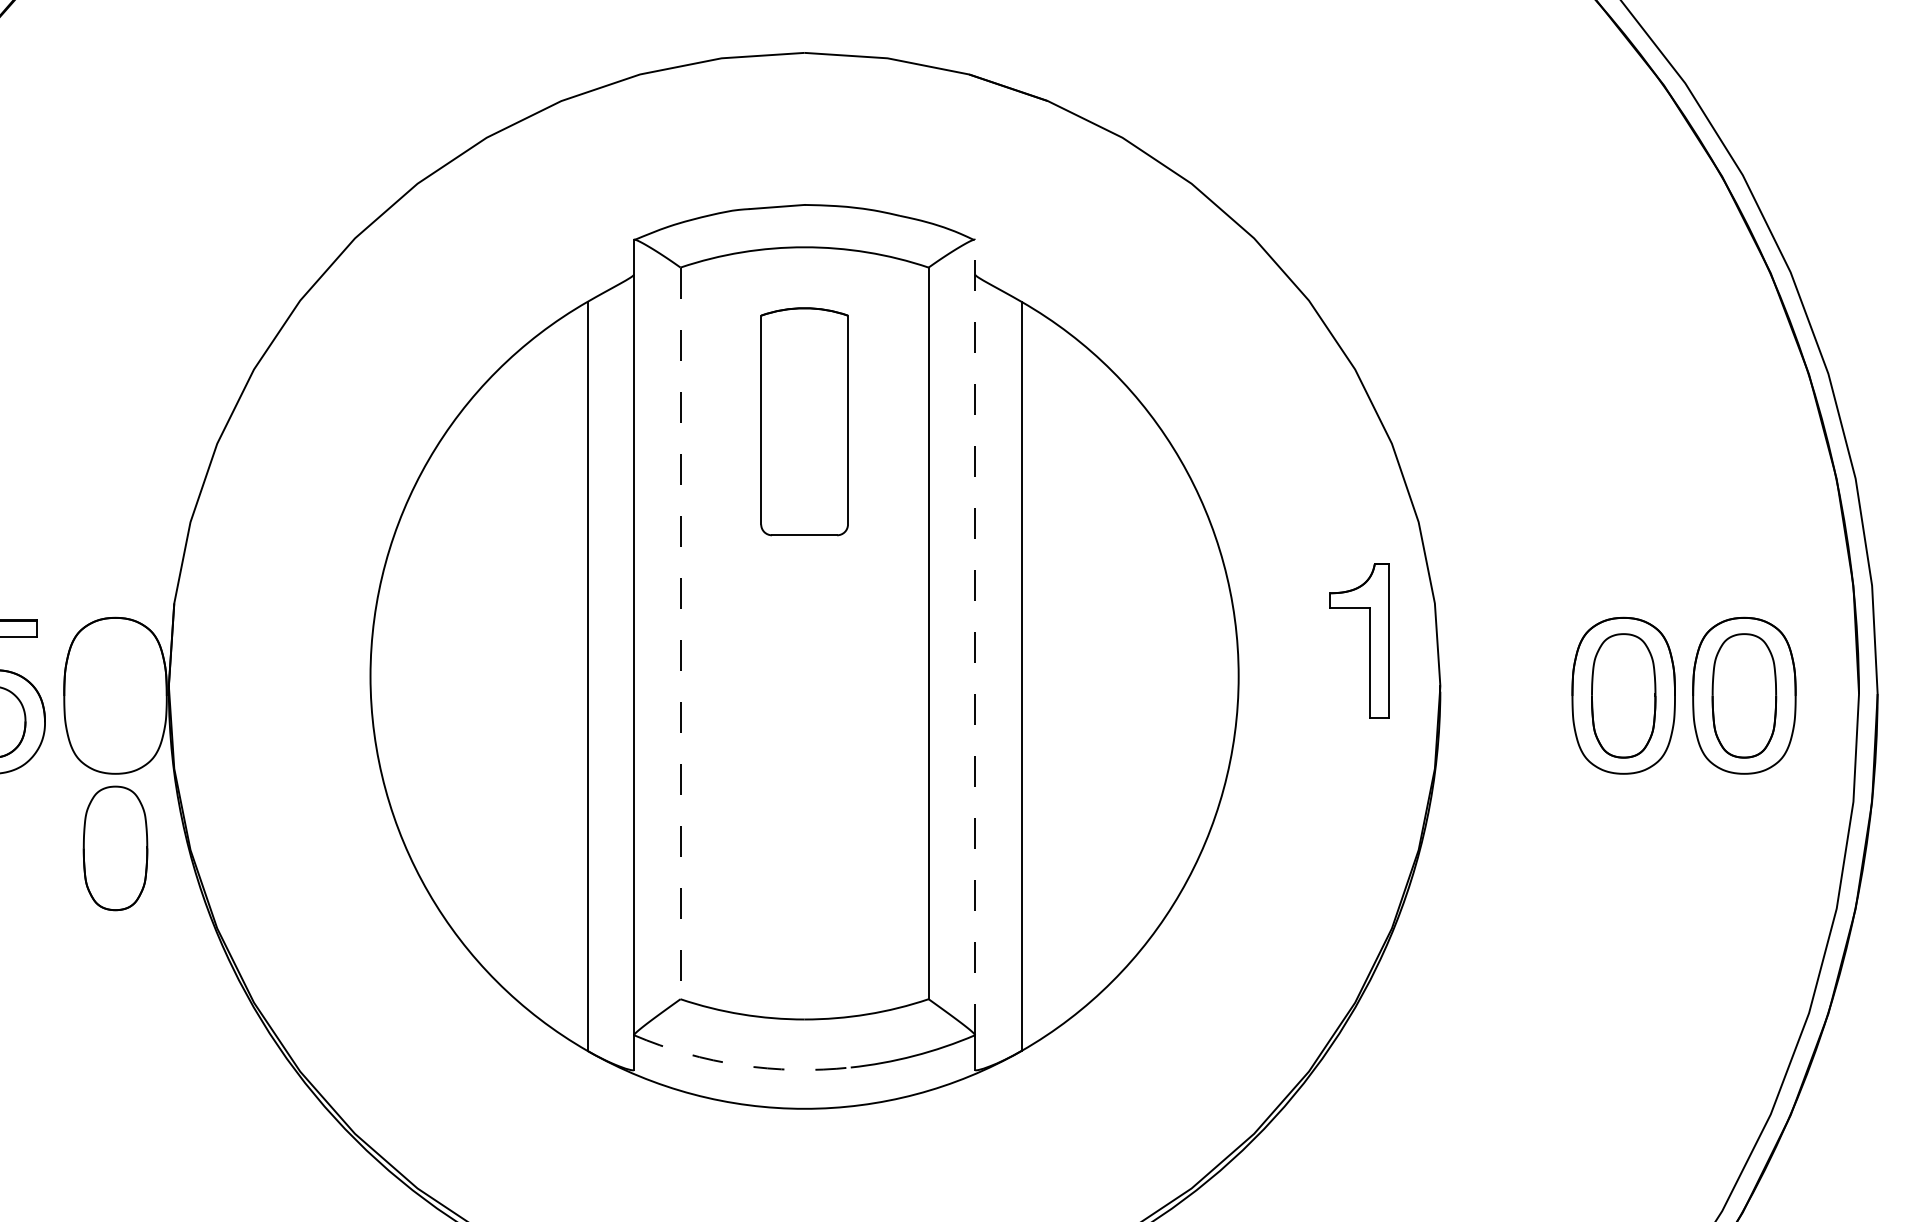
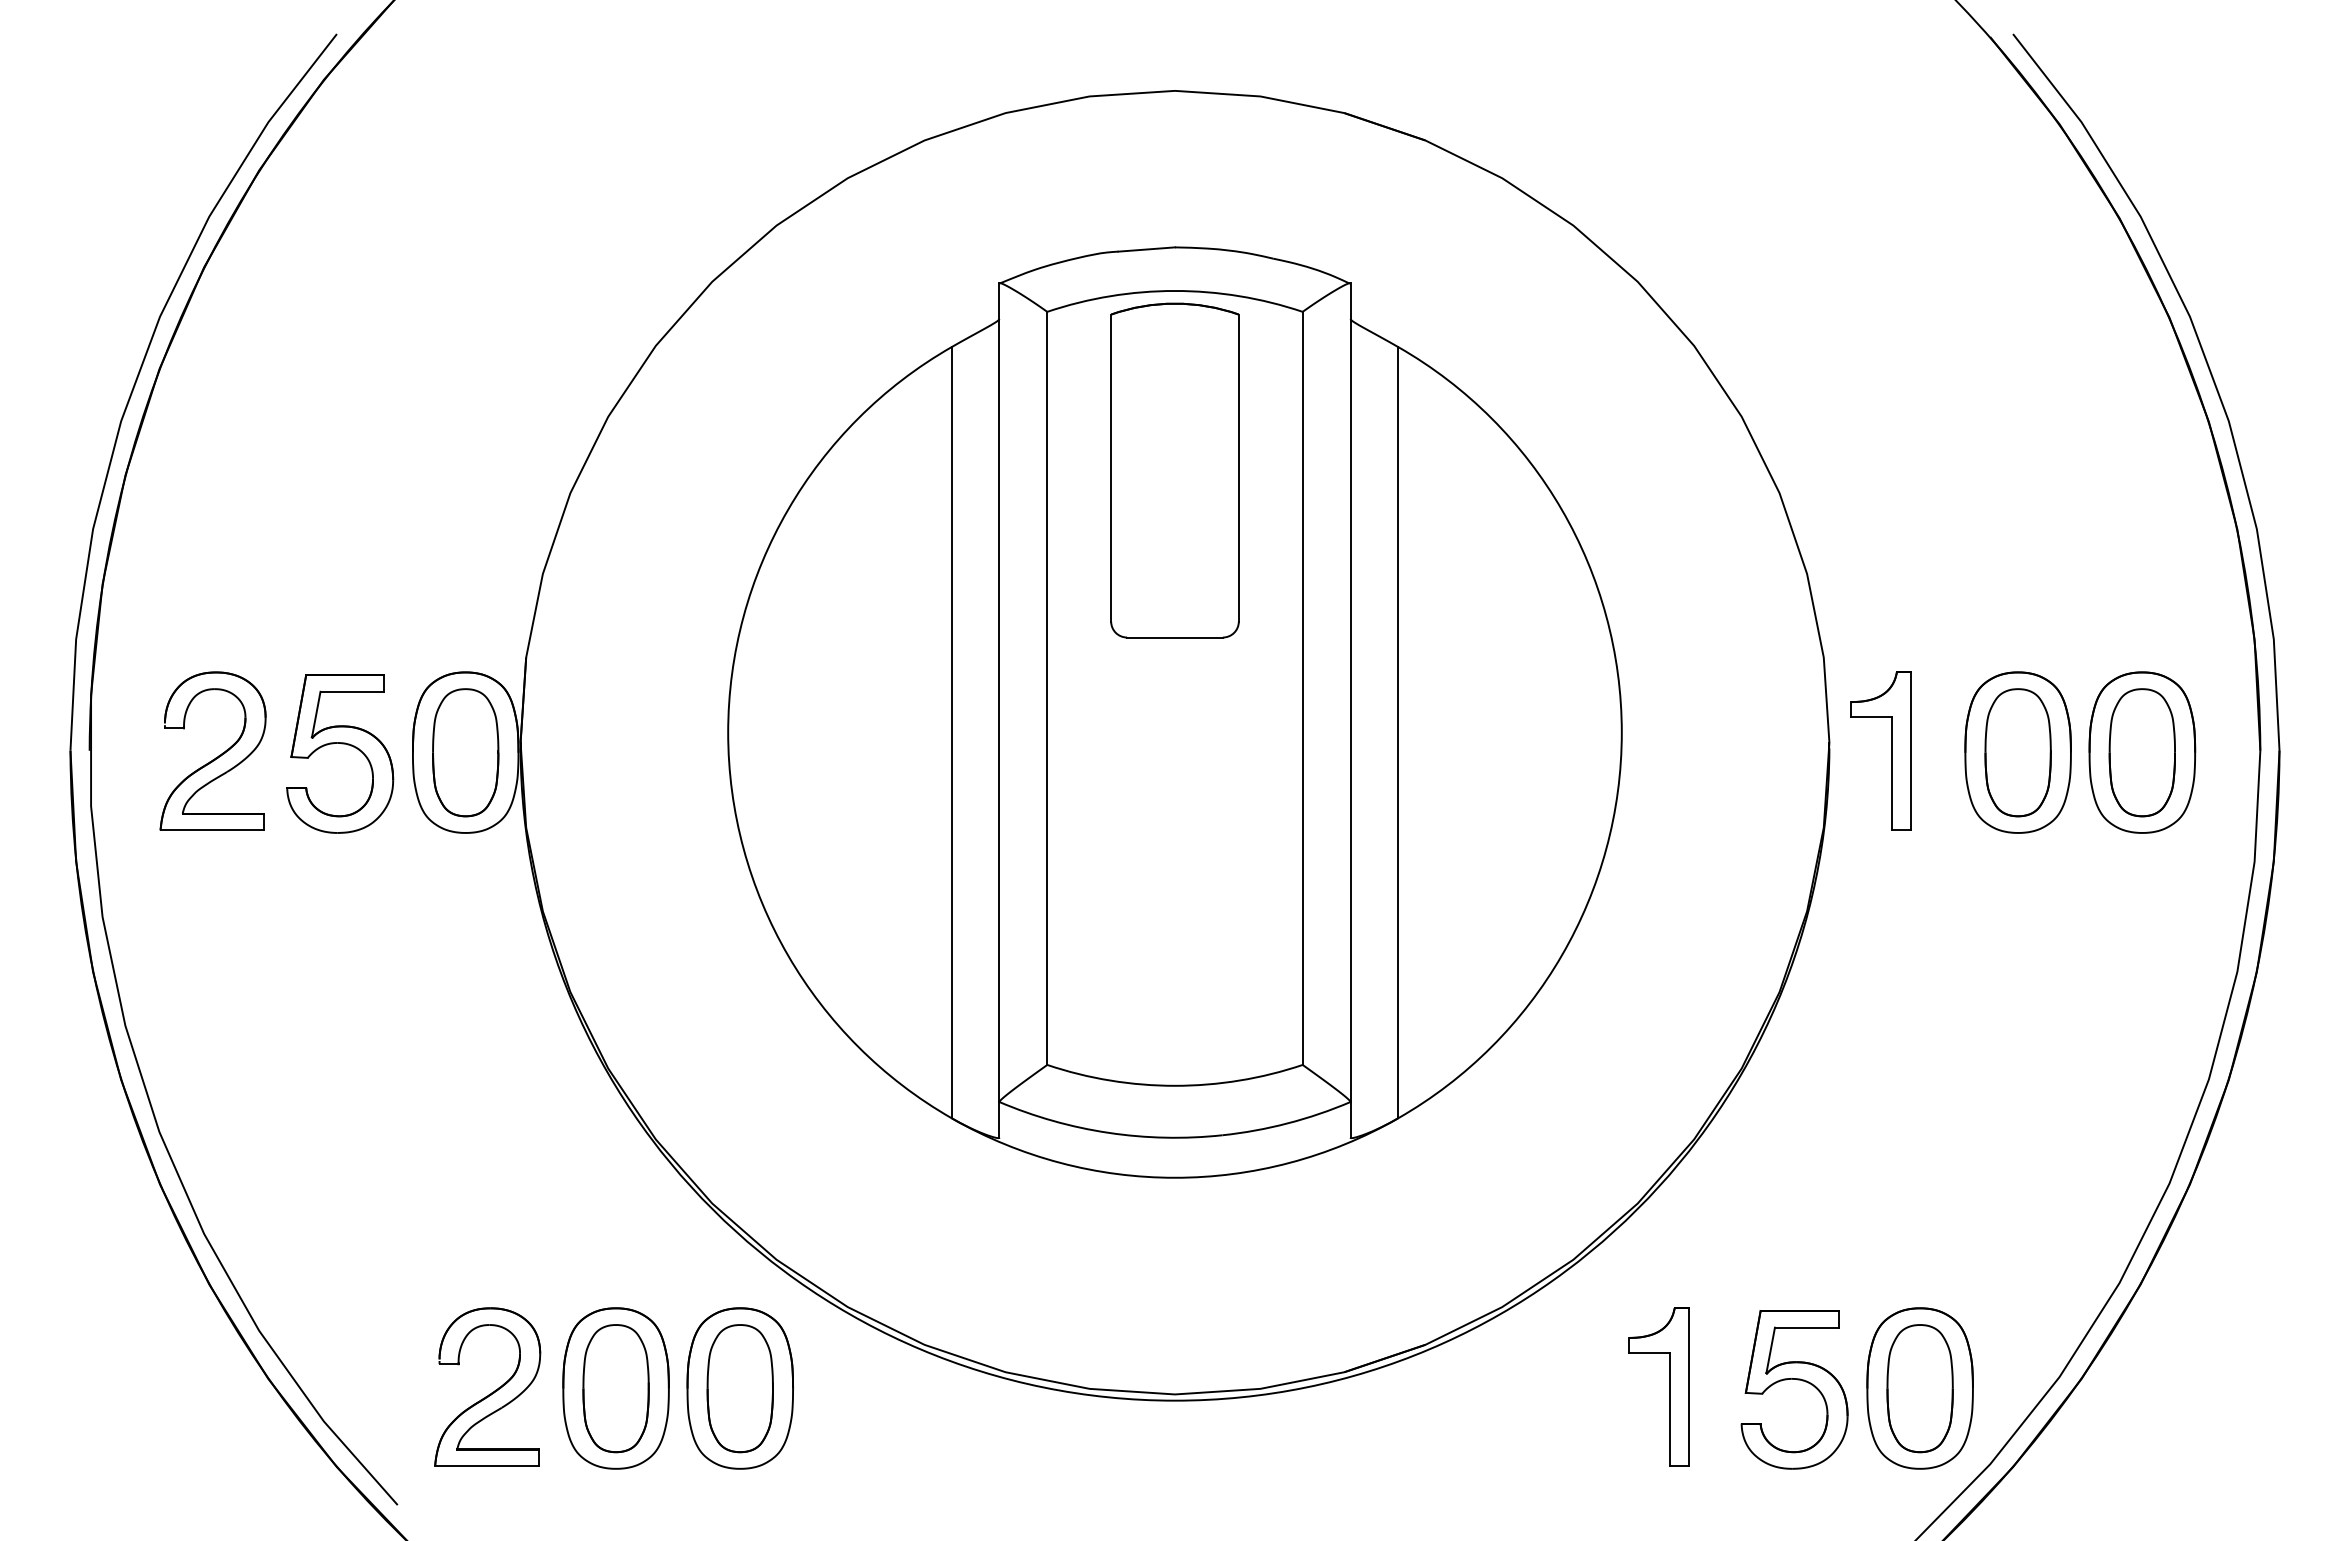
part: (804, 421) -> (1174, 470), size x1.43
line: (680, 633) -> (1047, 688), dashed -> solid
line: (975, 637) -> (1350, 692), dashed -> solid
part: (1369, 640) -> (1891, 750), moved
part: (115, 848) -> (465, 752), moved
arc: (740, 1064) -> (1108, 1132), dashed -> solid

